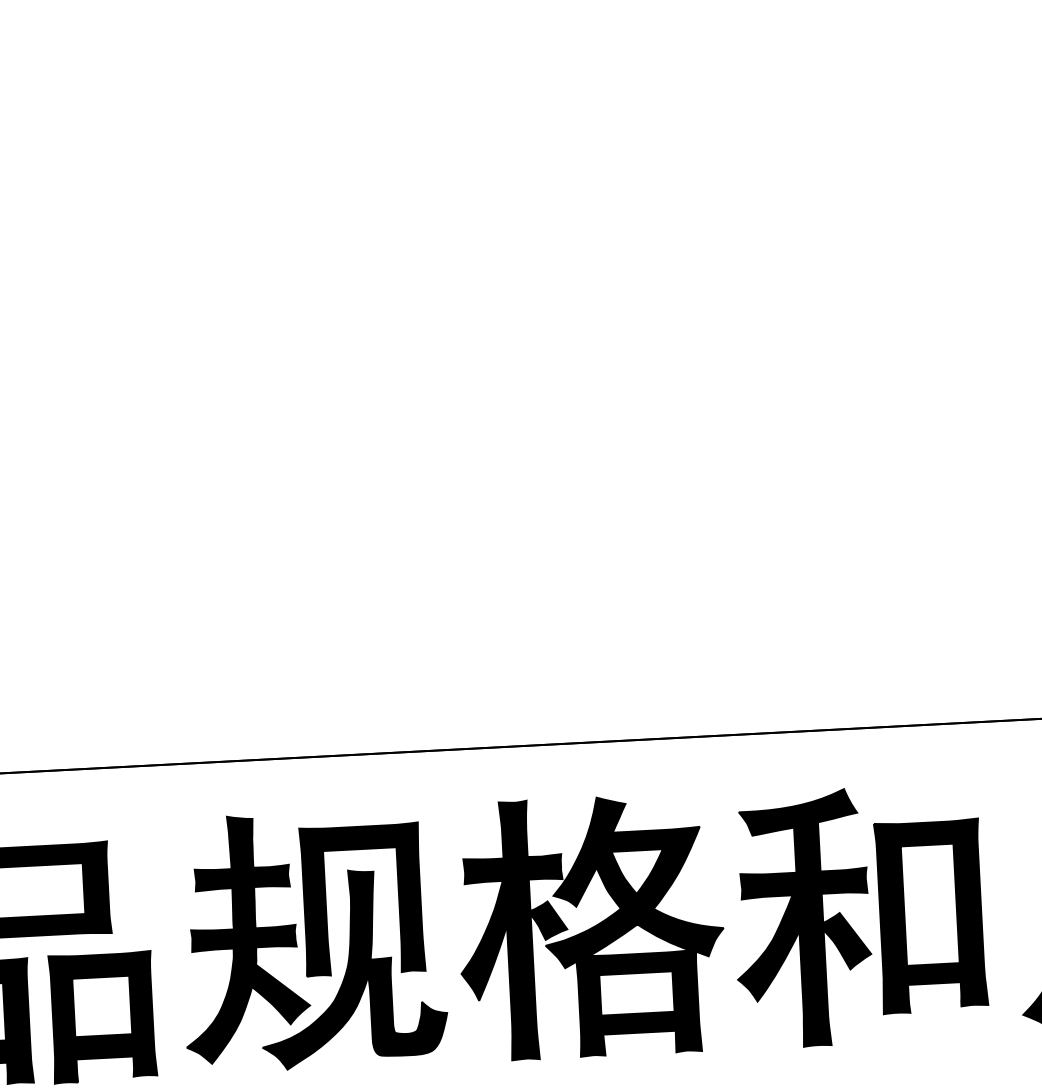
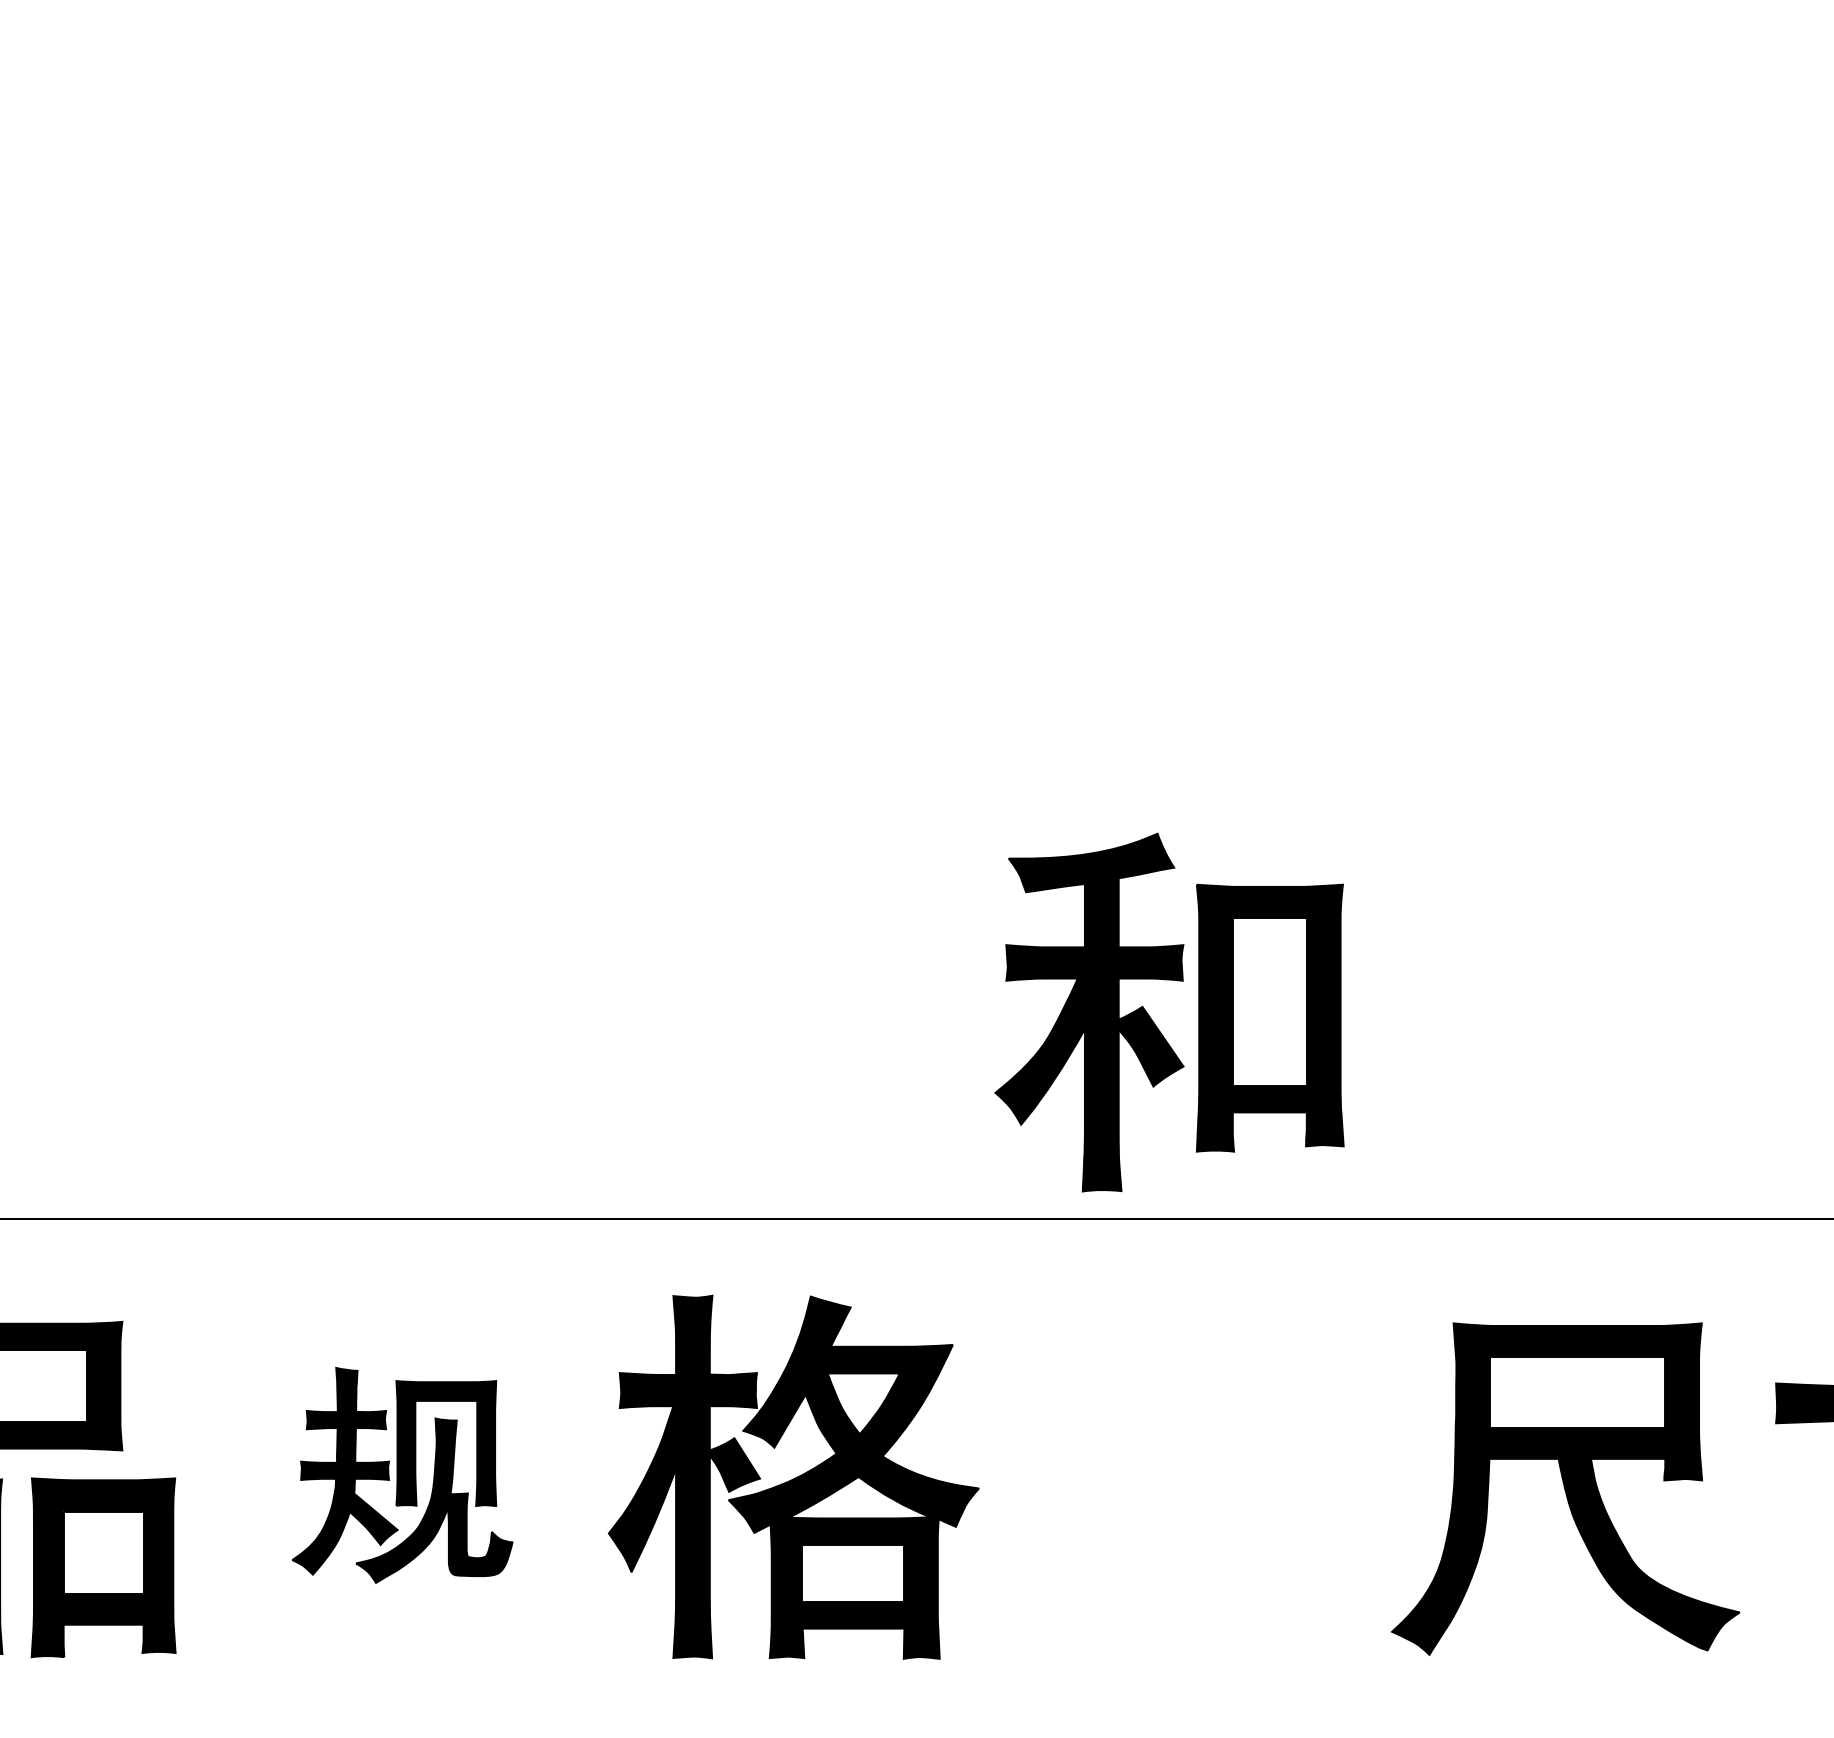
part: (848, 923) -> (1154, 1022), moved
part: (312, 940) -> (402, 1475), size x0.6

